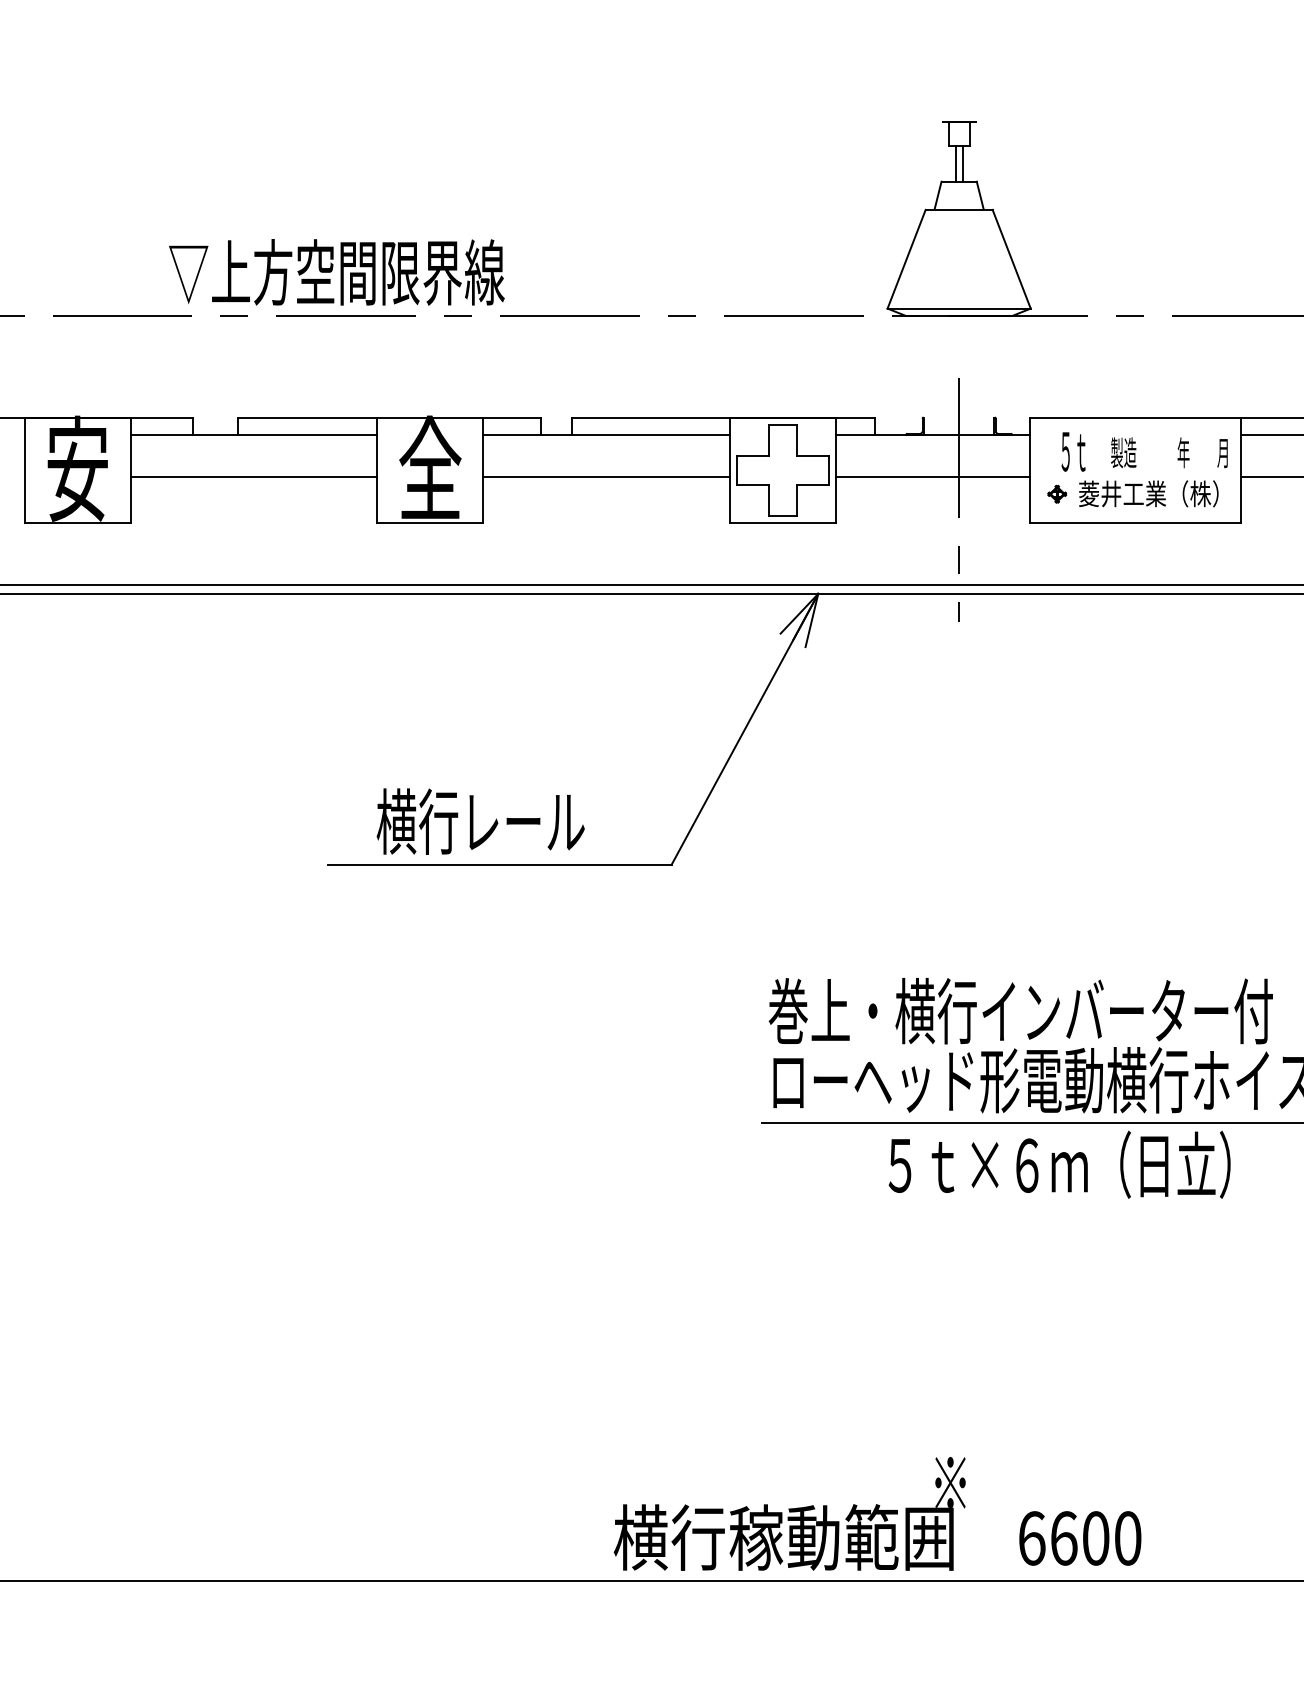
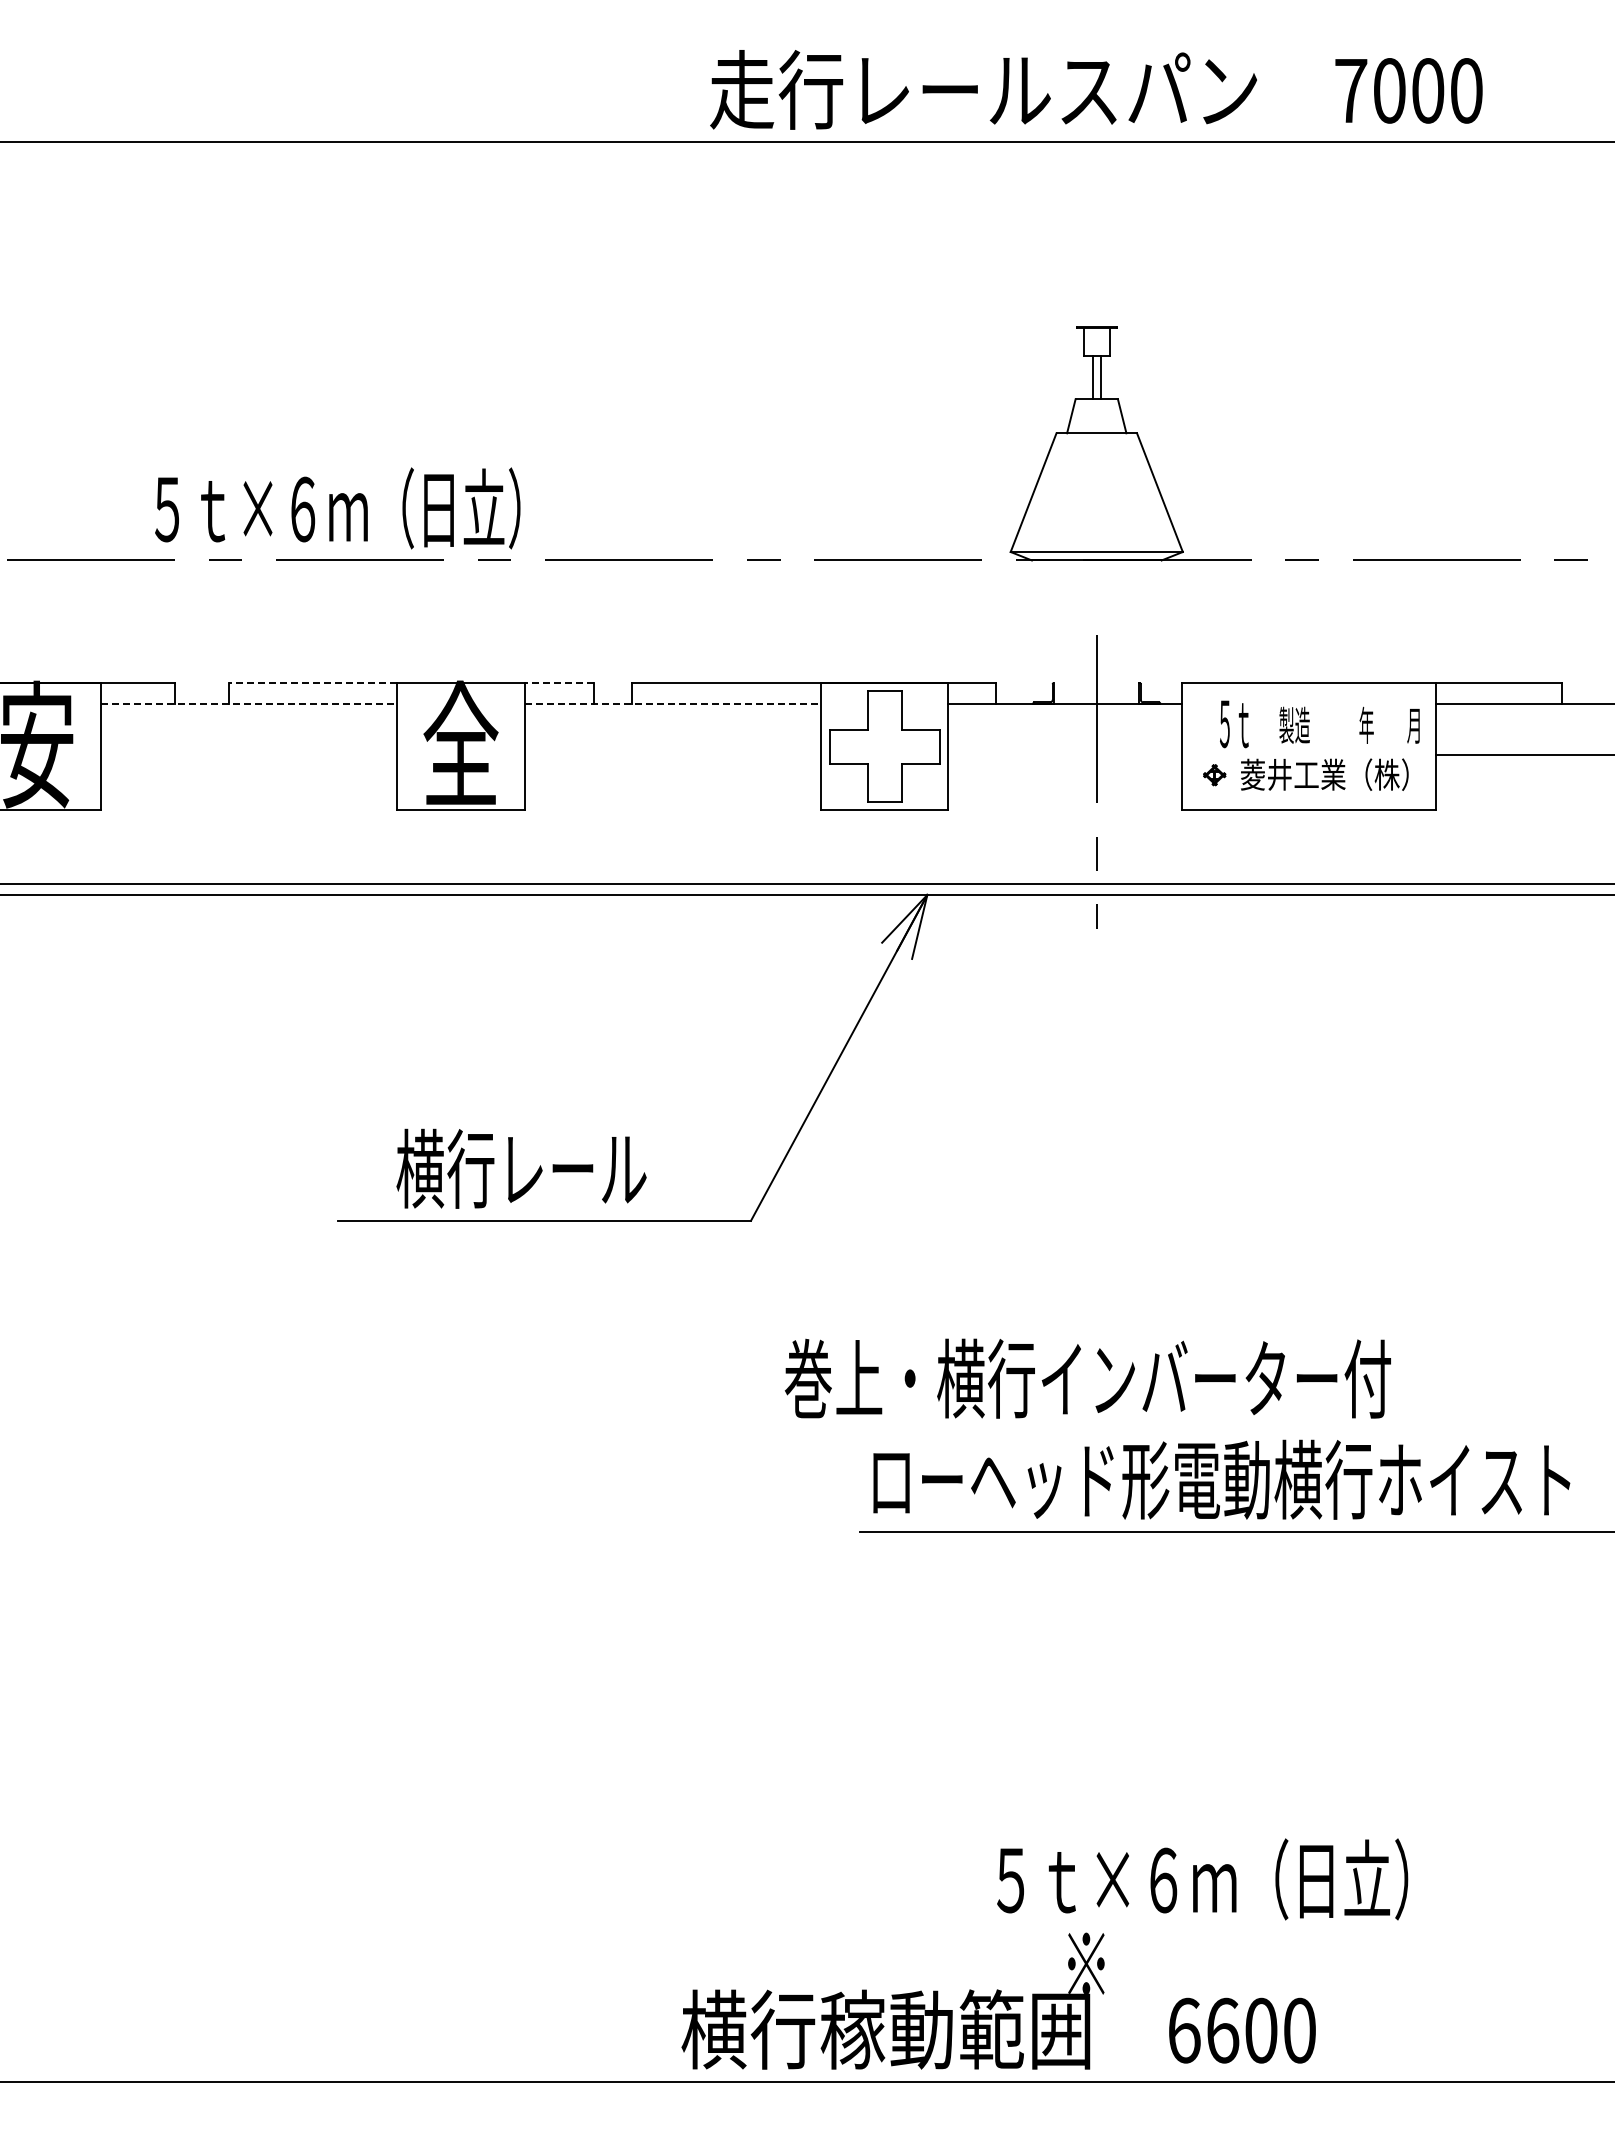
text: (336, 272) -> (348, 508), ▽上方空間限界線 -> ５ｔ×６ｍ（日立）
line: (306, 417) -> (312, 682), solid -> dashed
line: (512, 417) -> (559, 682), solid -> dashed
line: (254, 435) -> (249, 704), solid -> dashed
line: (607, 435) -> (673, 704), solid -> dashed
line: (253, 477) -> (248, 755), removed
line: (606, 477) -> (672, 755), removed
line: (932, 477) -> (1064, 755), removed
text: (1020, 1010) -> (1087, 1378), moved
text: (1059, 1164) -> (1202, 1879), moved

